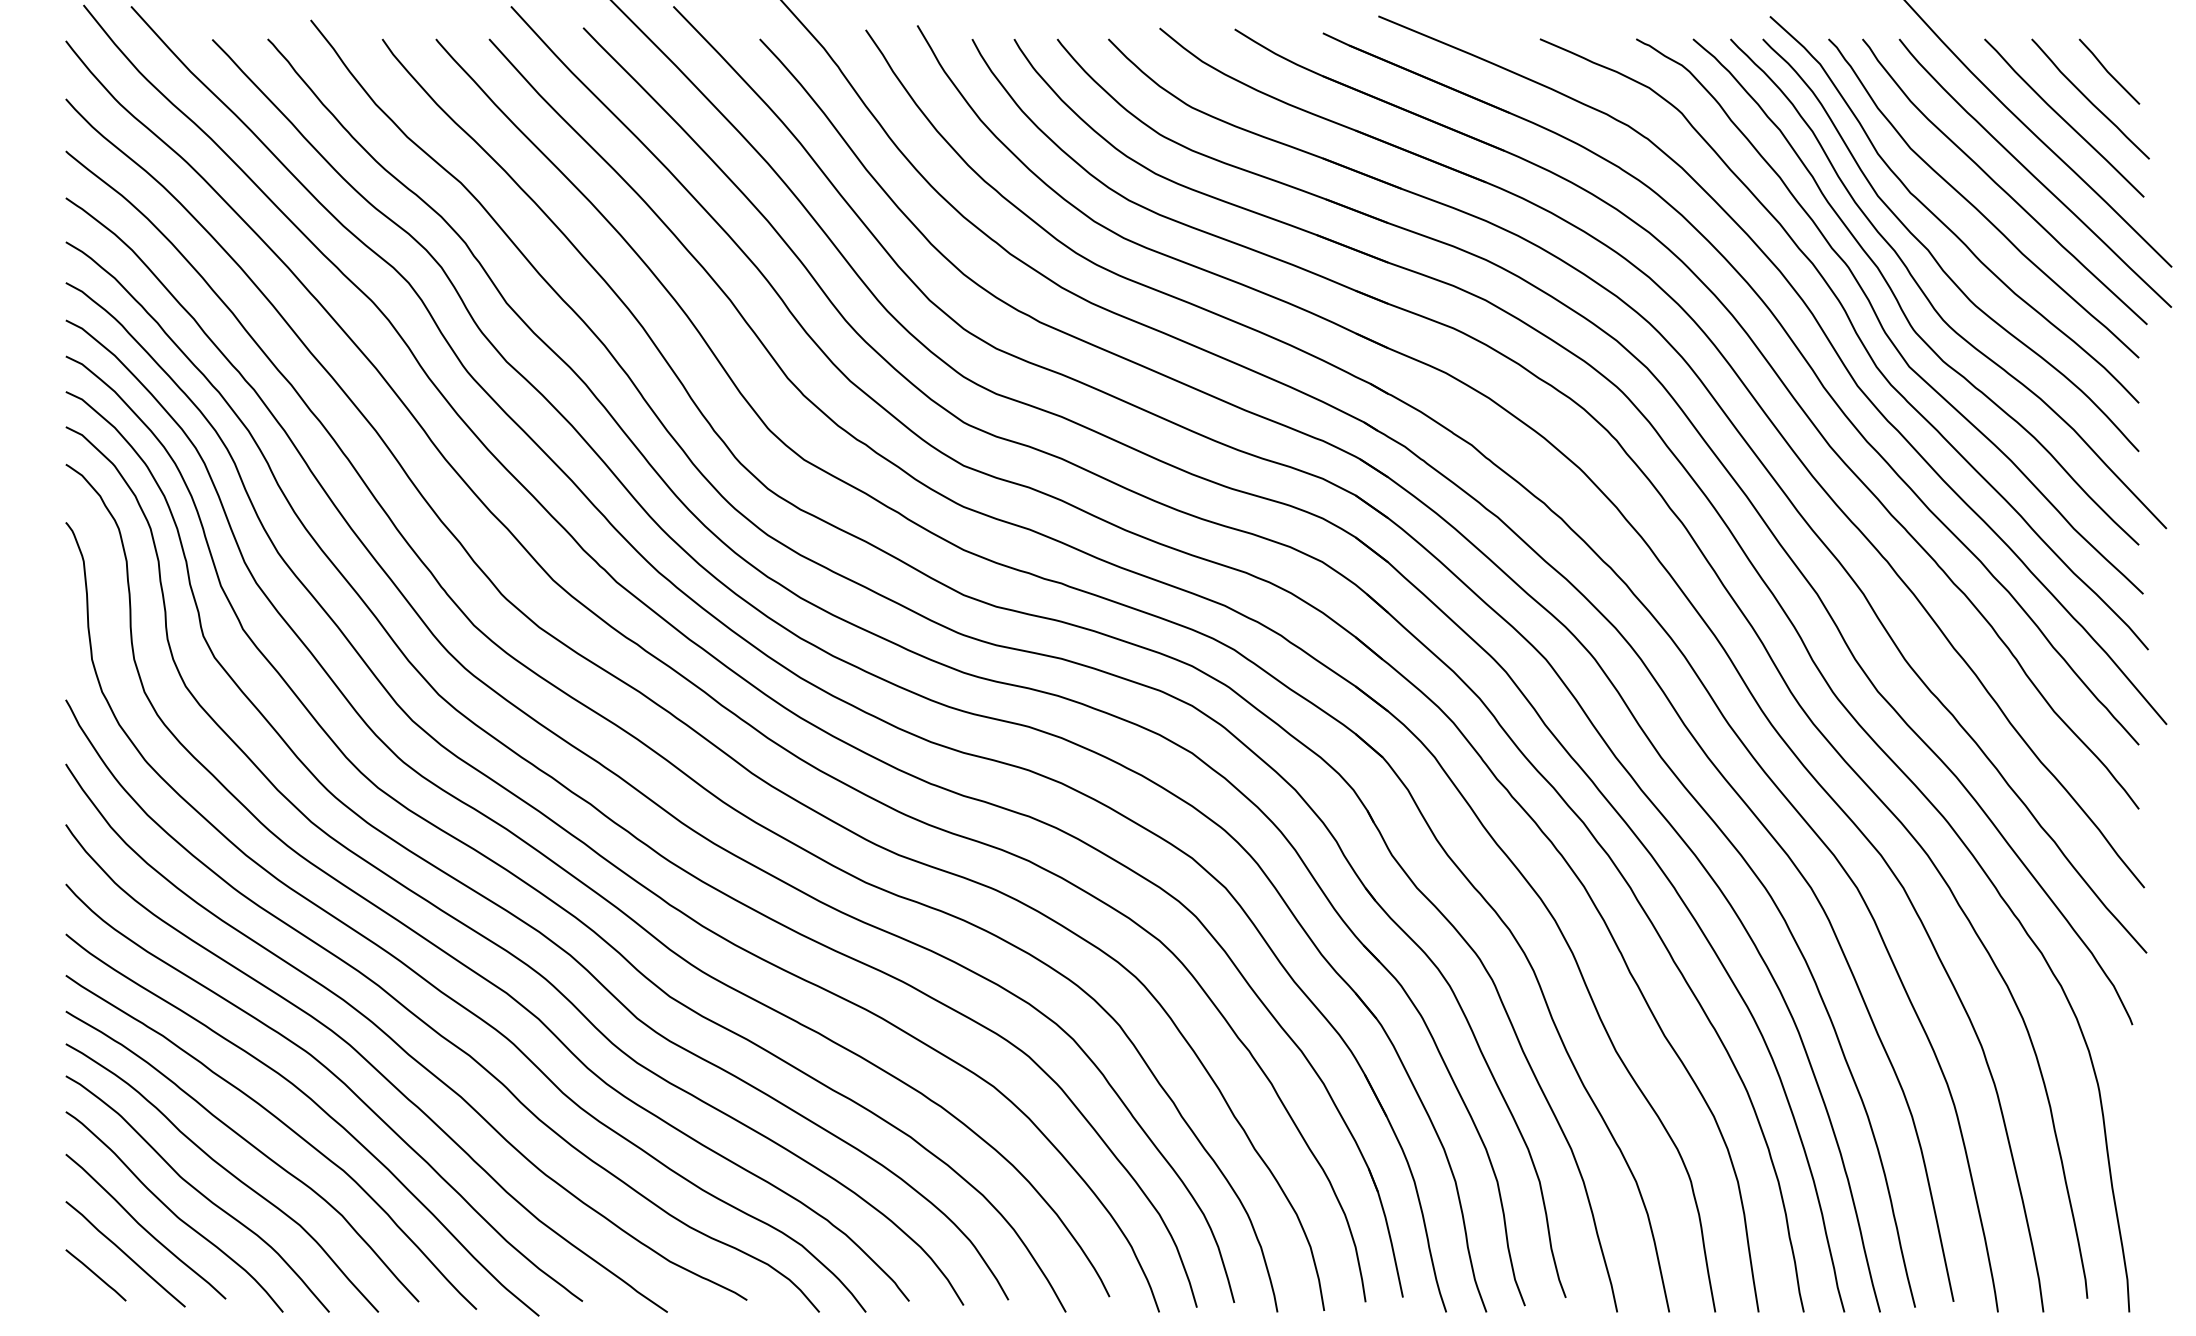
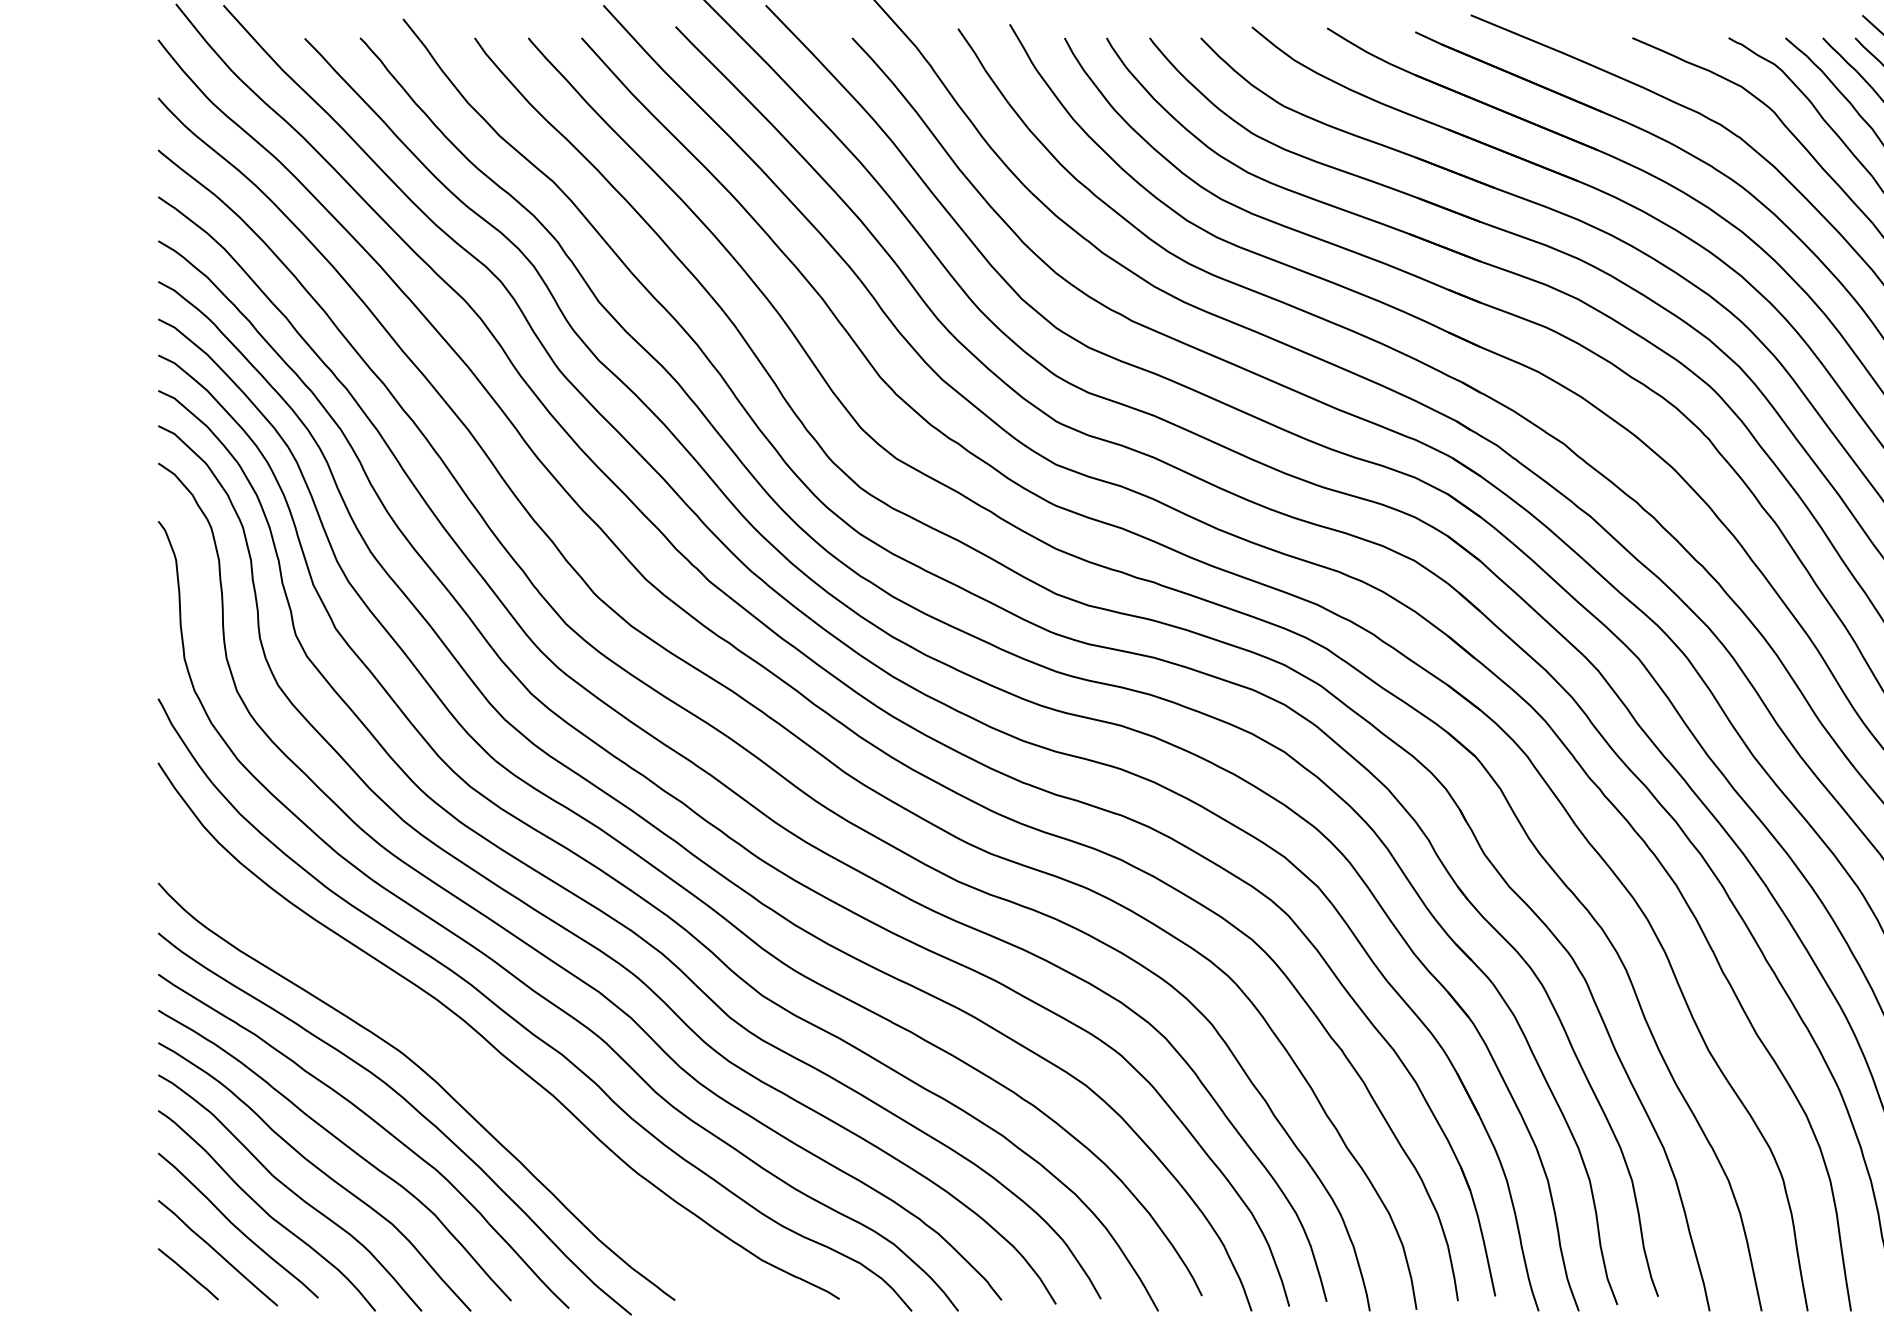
curve: (369, 1064) -> (461, 1063), removed

